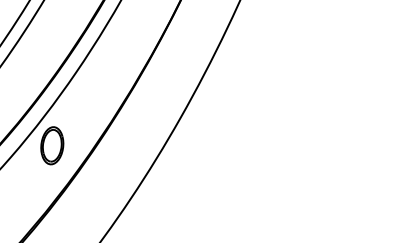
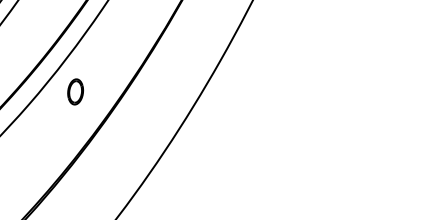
part: (52, 145) -> (75, 91), size x0.6

